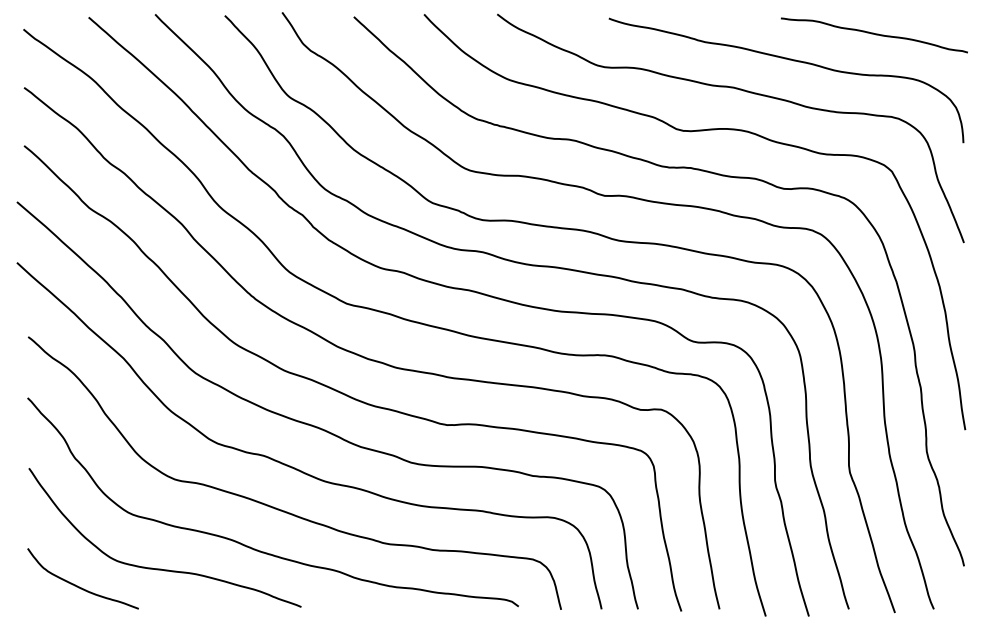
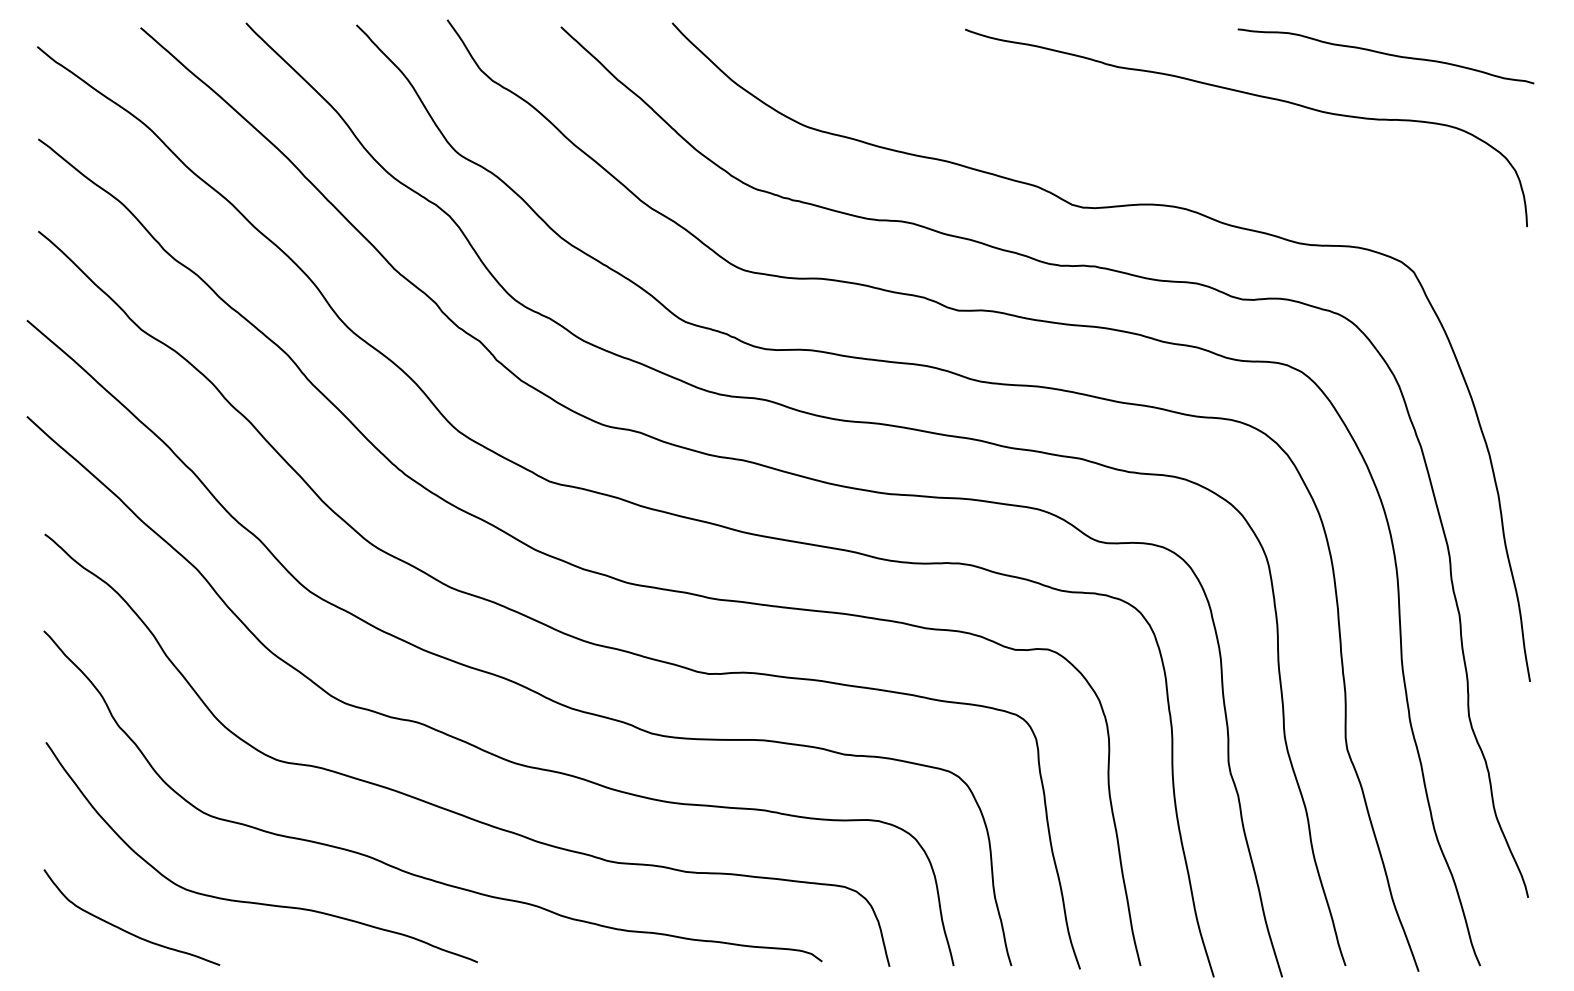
curve: (739, 90) -> (1172, 143), removed

